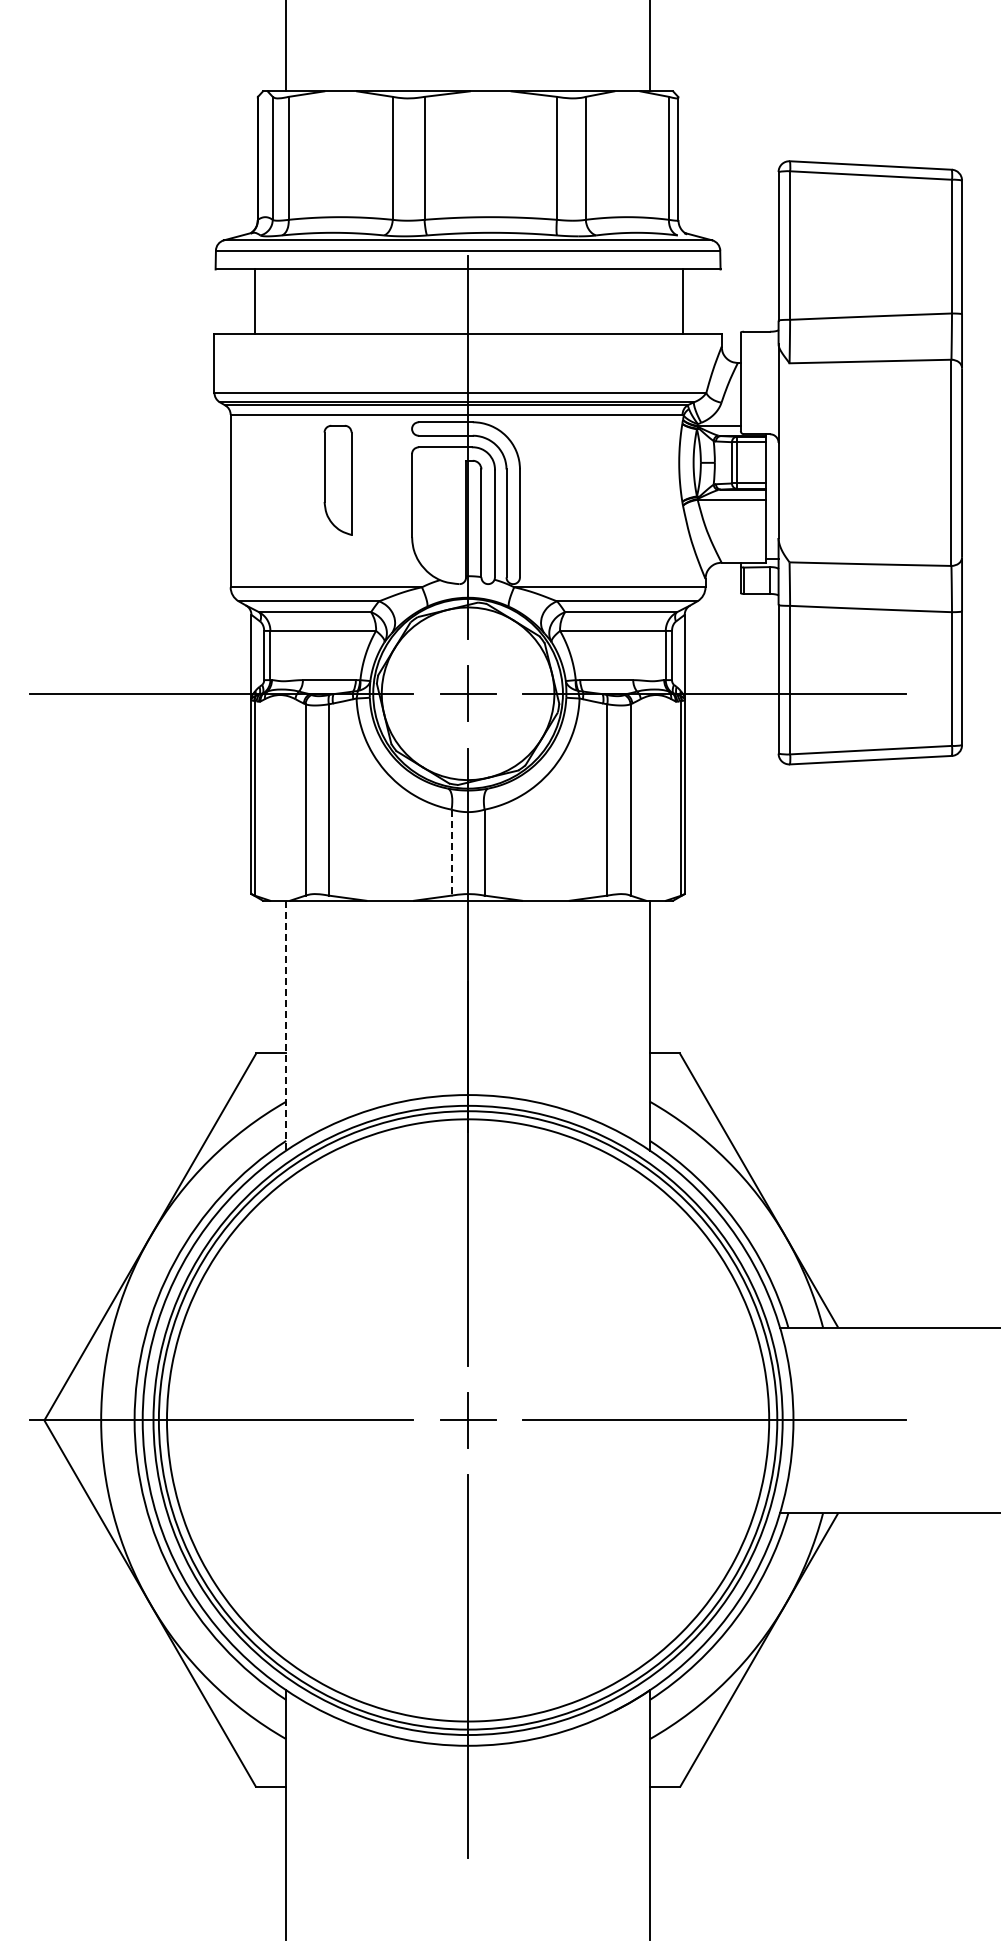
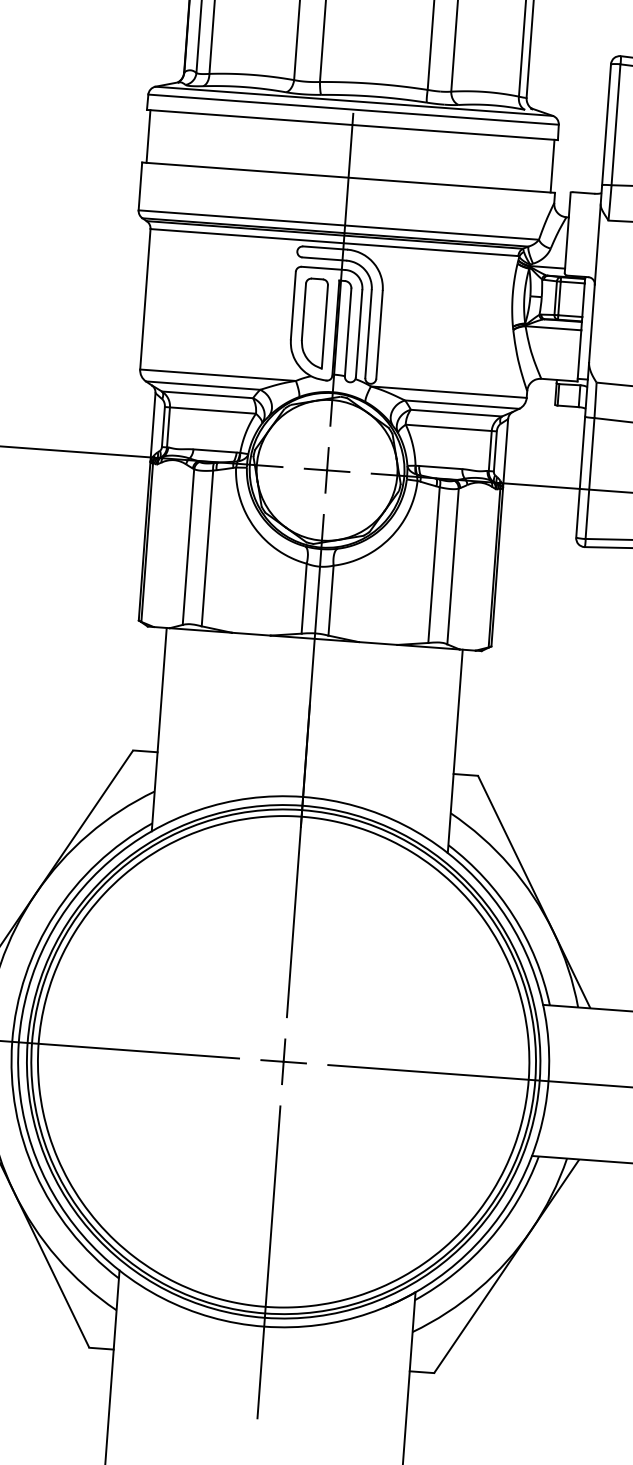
line: (254, 301) -> (148, 136), moved
line: (683, 301) -> (552, 165), moved
part: (337, 480) -> (313, 323), moved
line: (451, 852) -> (304, 598), dashed -> solid
line: (286, 1025) -> (159, 729), dashed -> solid

